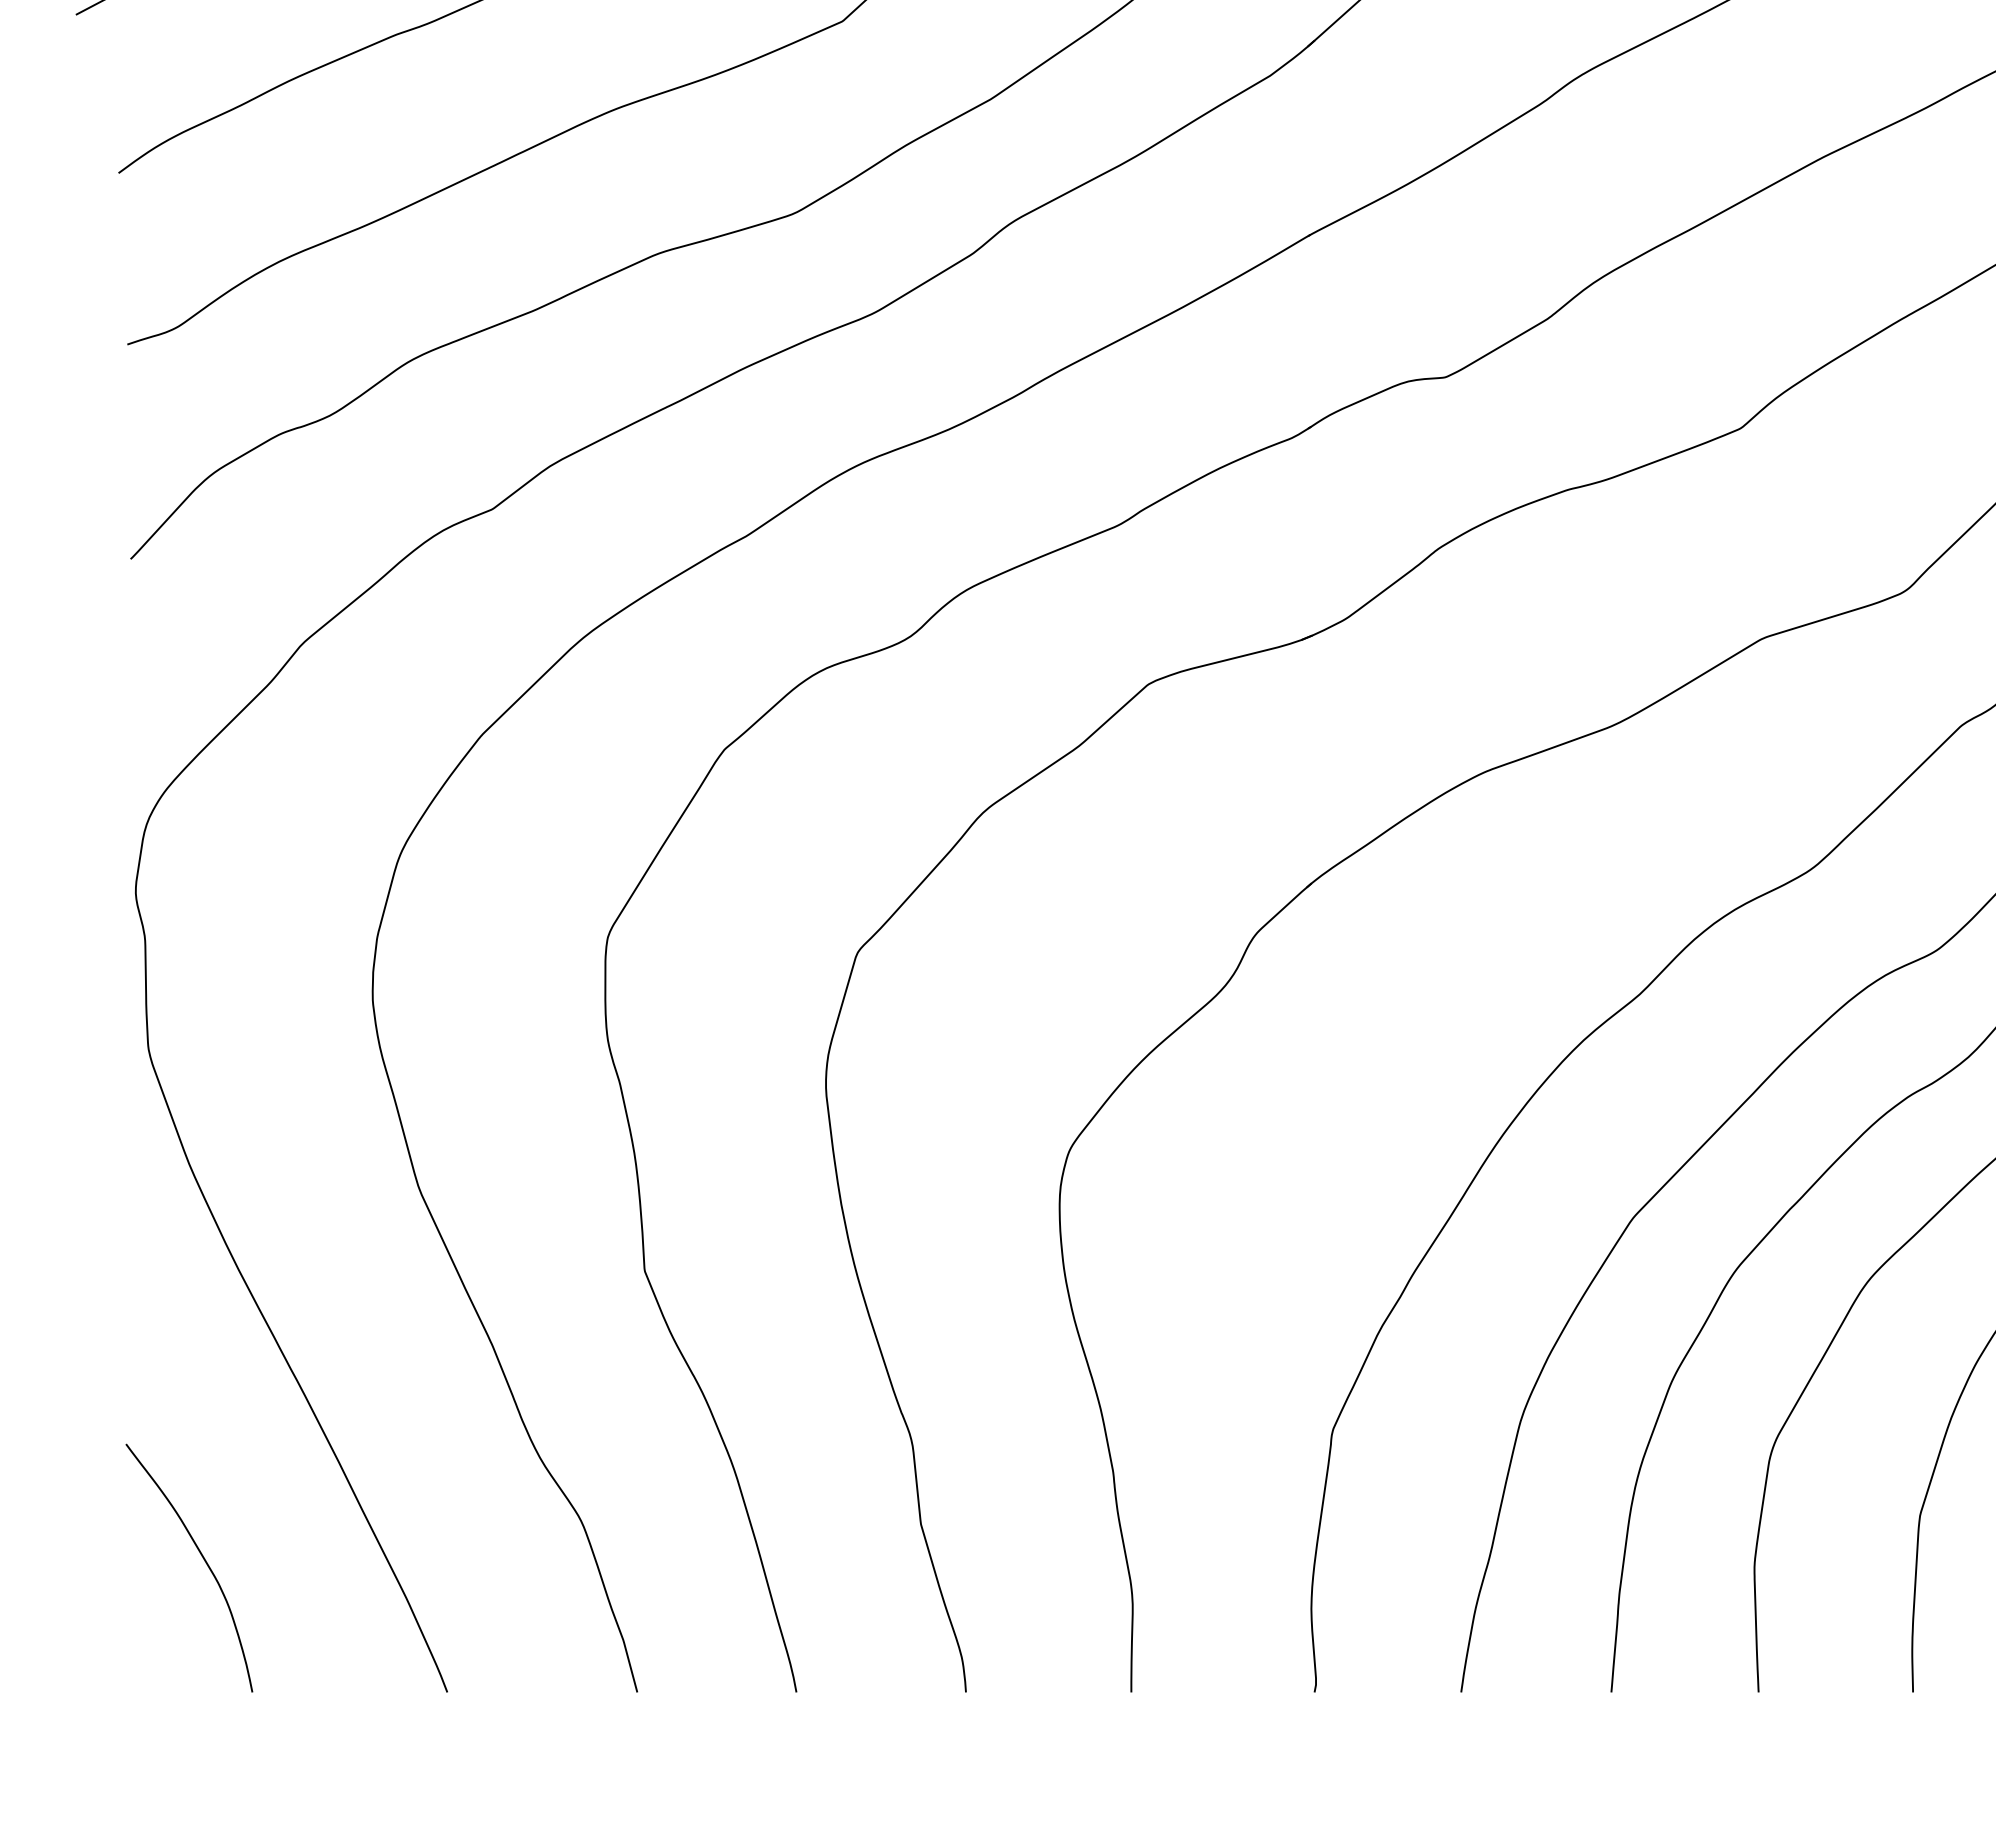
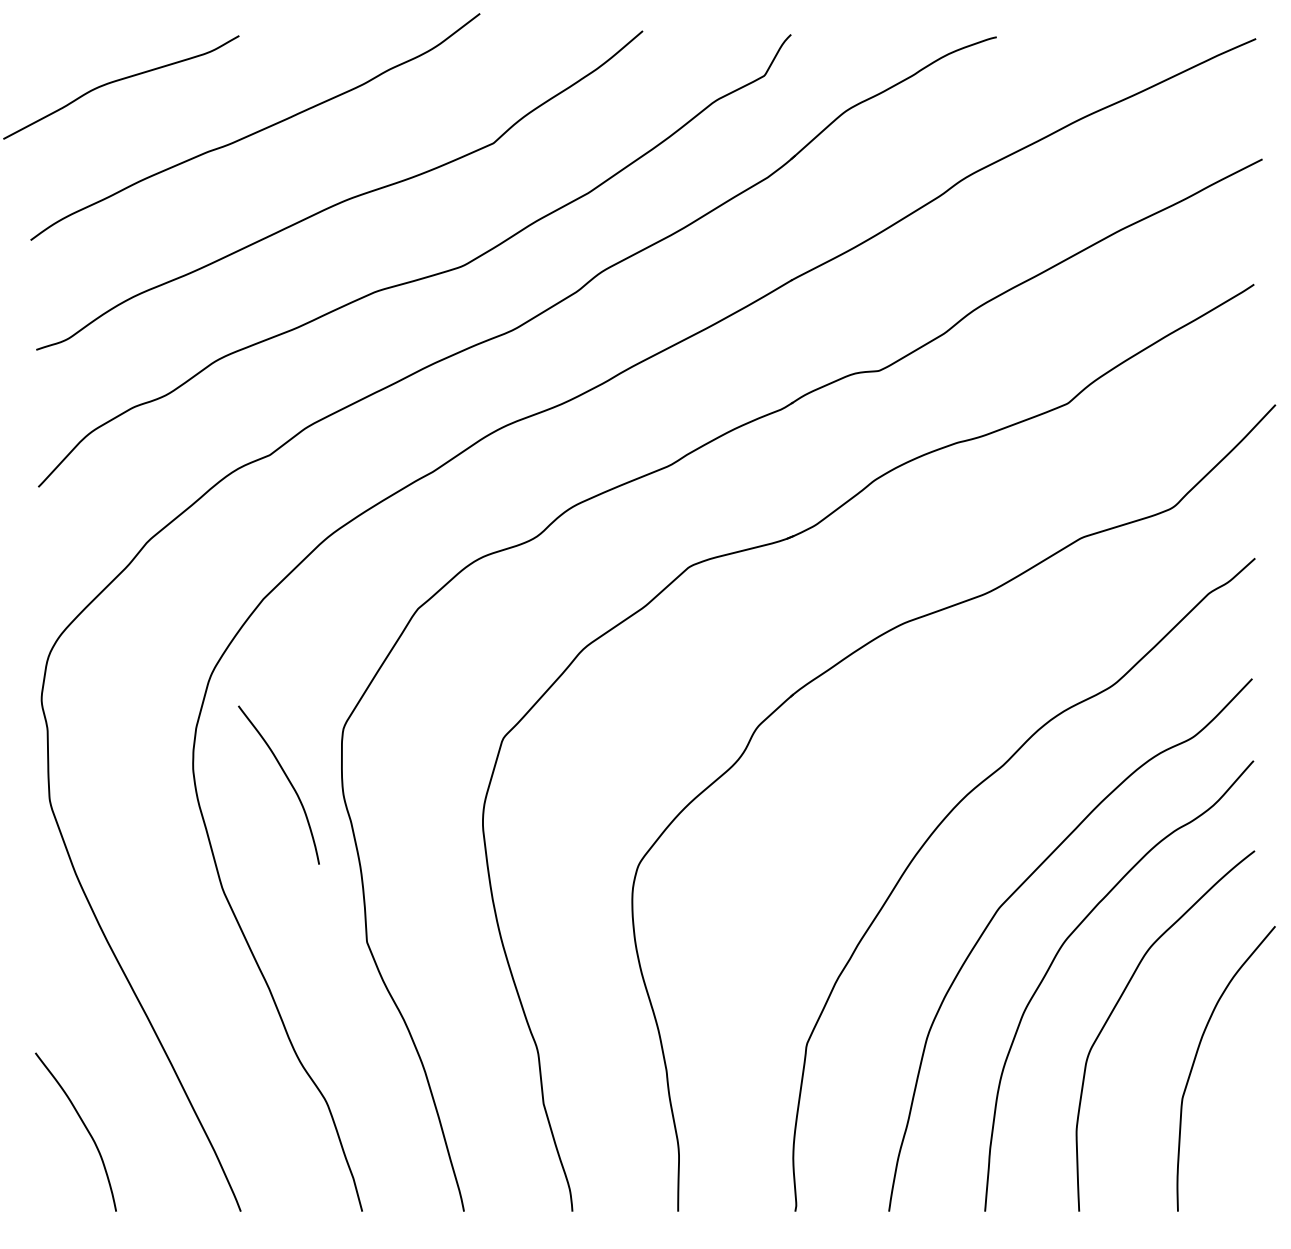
curve: (518, 1014) -> (286, 778), added

